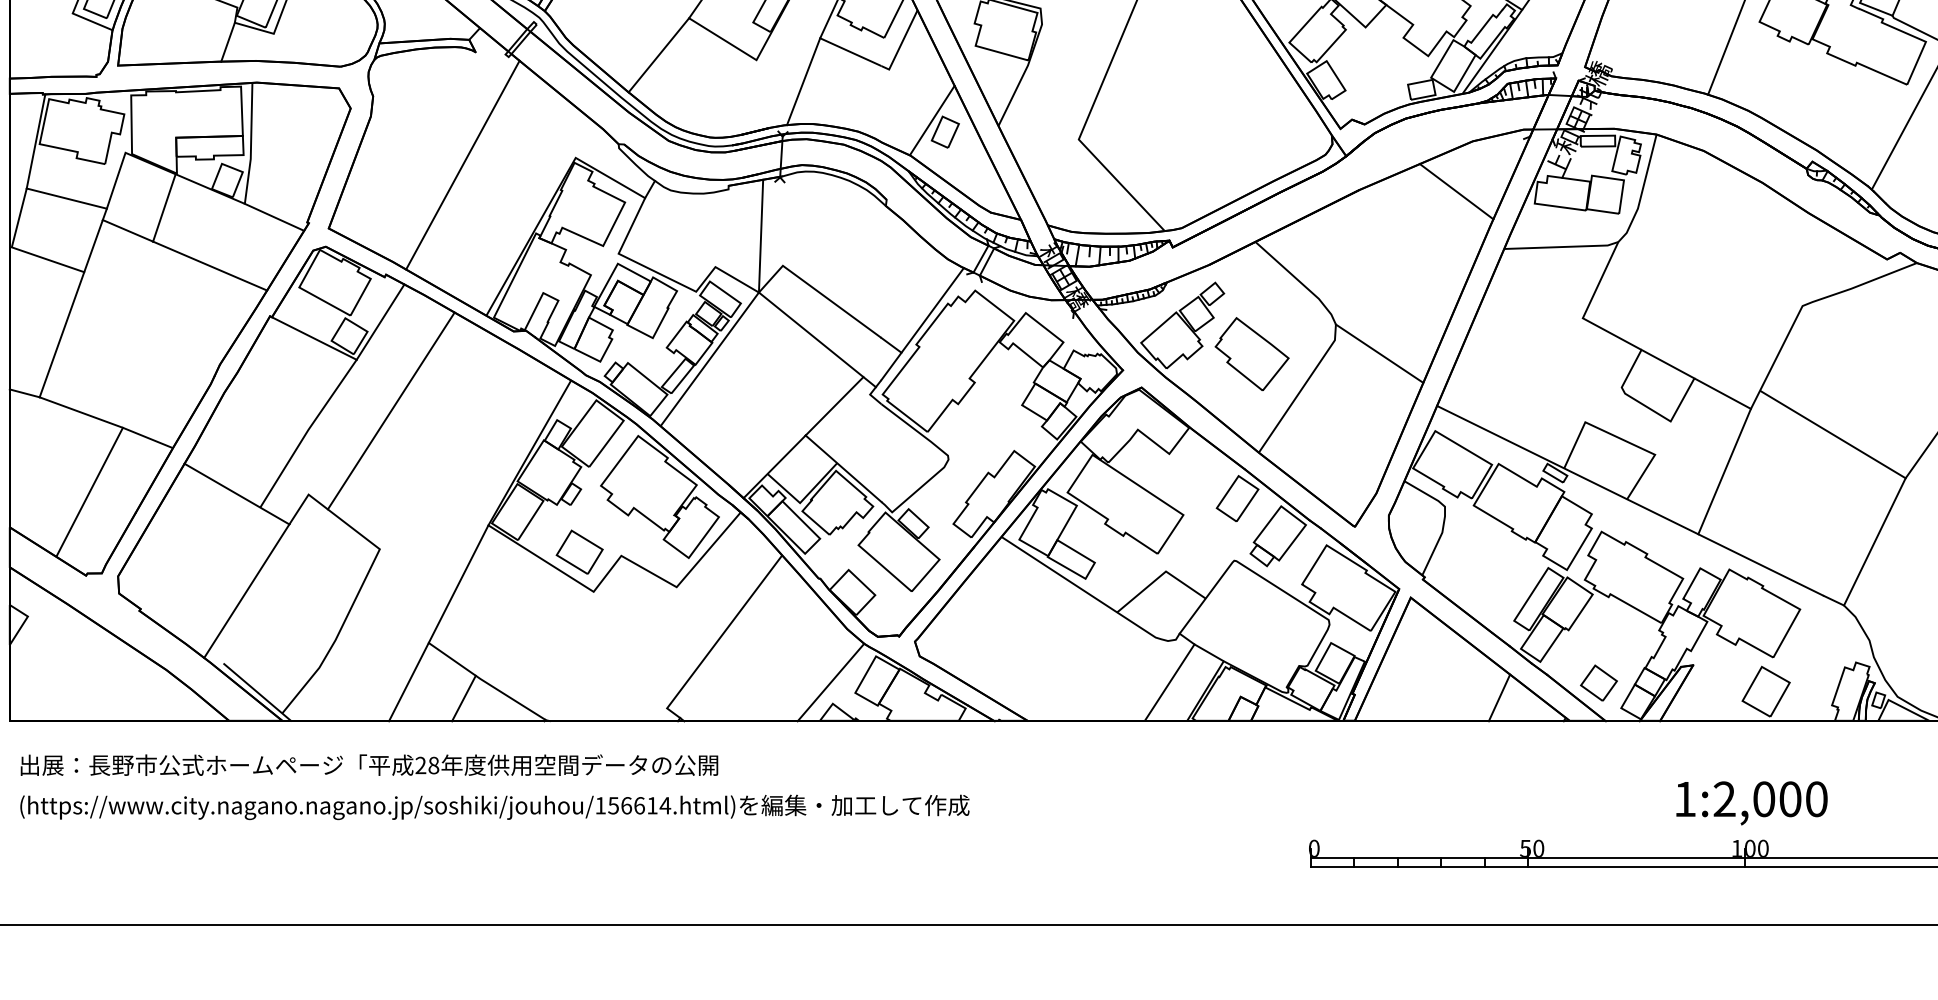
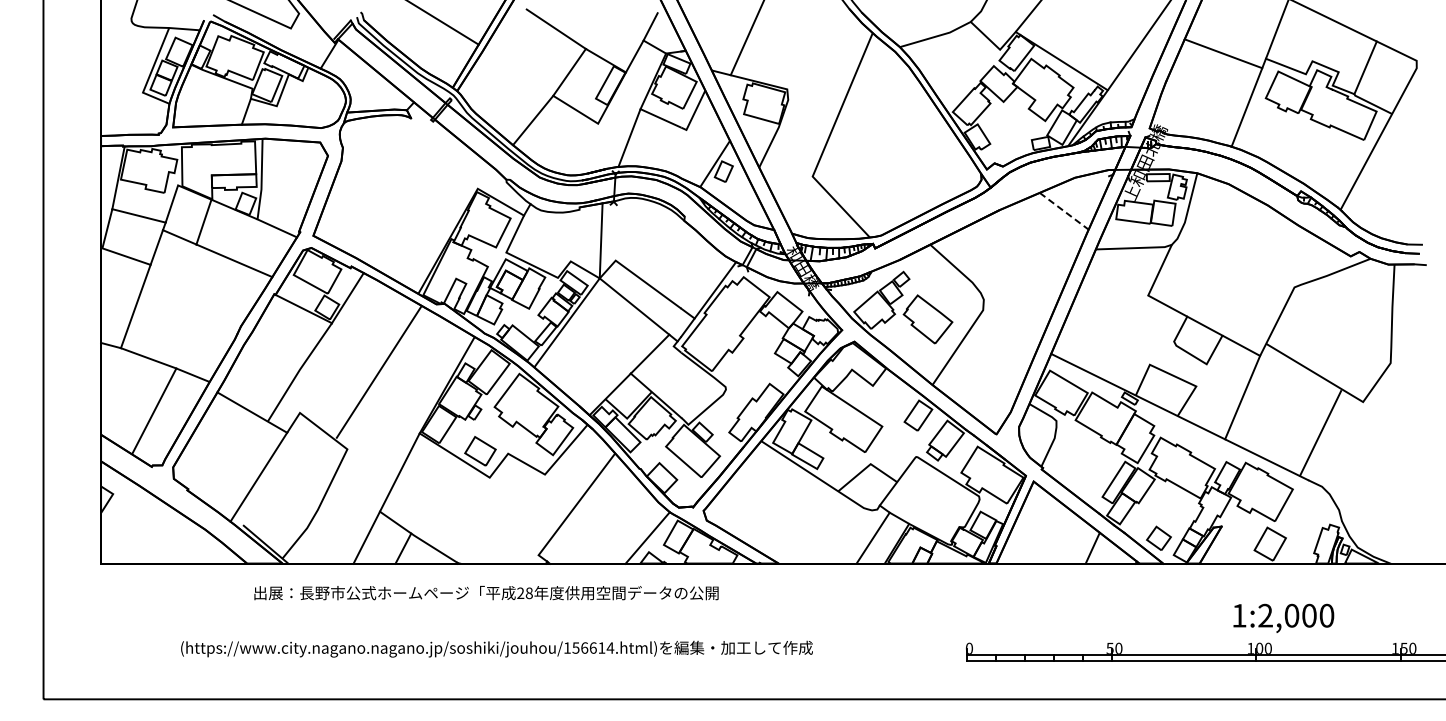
line: (462, 164) -> (402, 193), removed
line: (1457, 191) -> (1064, 211), solid -> dashed
line: (1378, 352) -> (1012, 318), removed
line: (390, 409) -> (378, 371), moved
line: (1874, 542) -> (1320, 433), moved
text: (369, 765) -> (486, 593), moved
text: (1751, 801) -> (1283, 617), moved
text: (494, 806) -> (496, 648), moved

